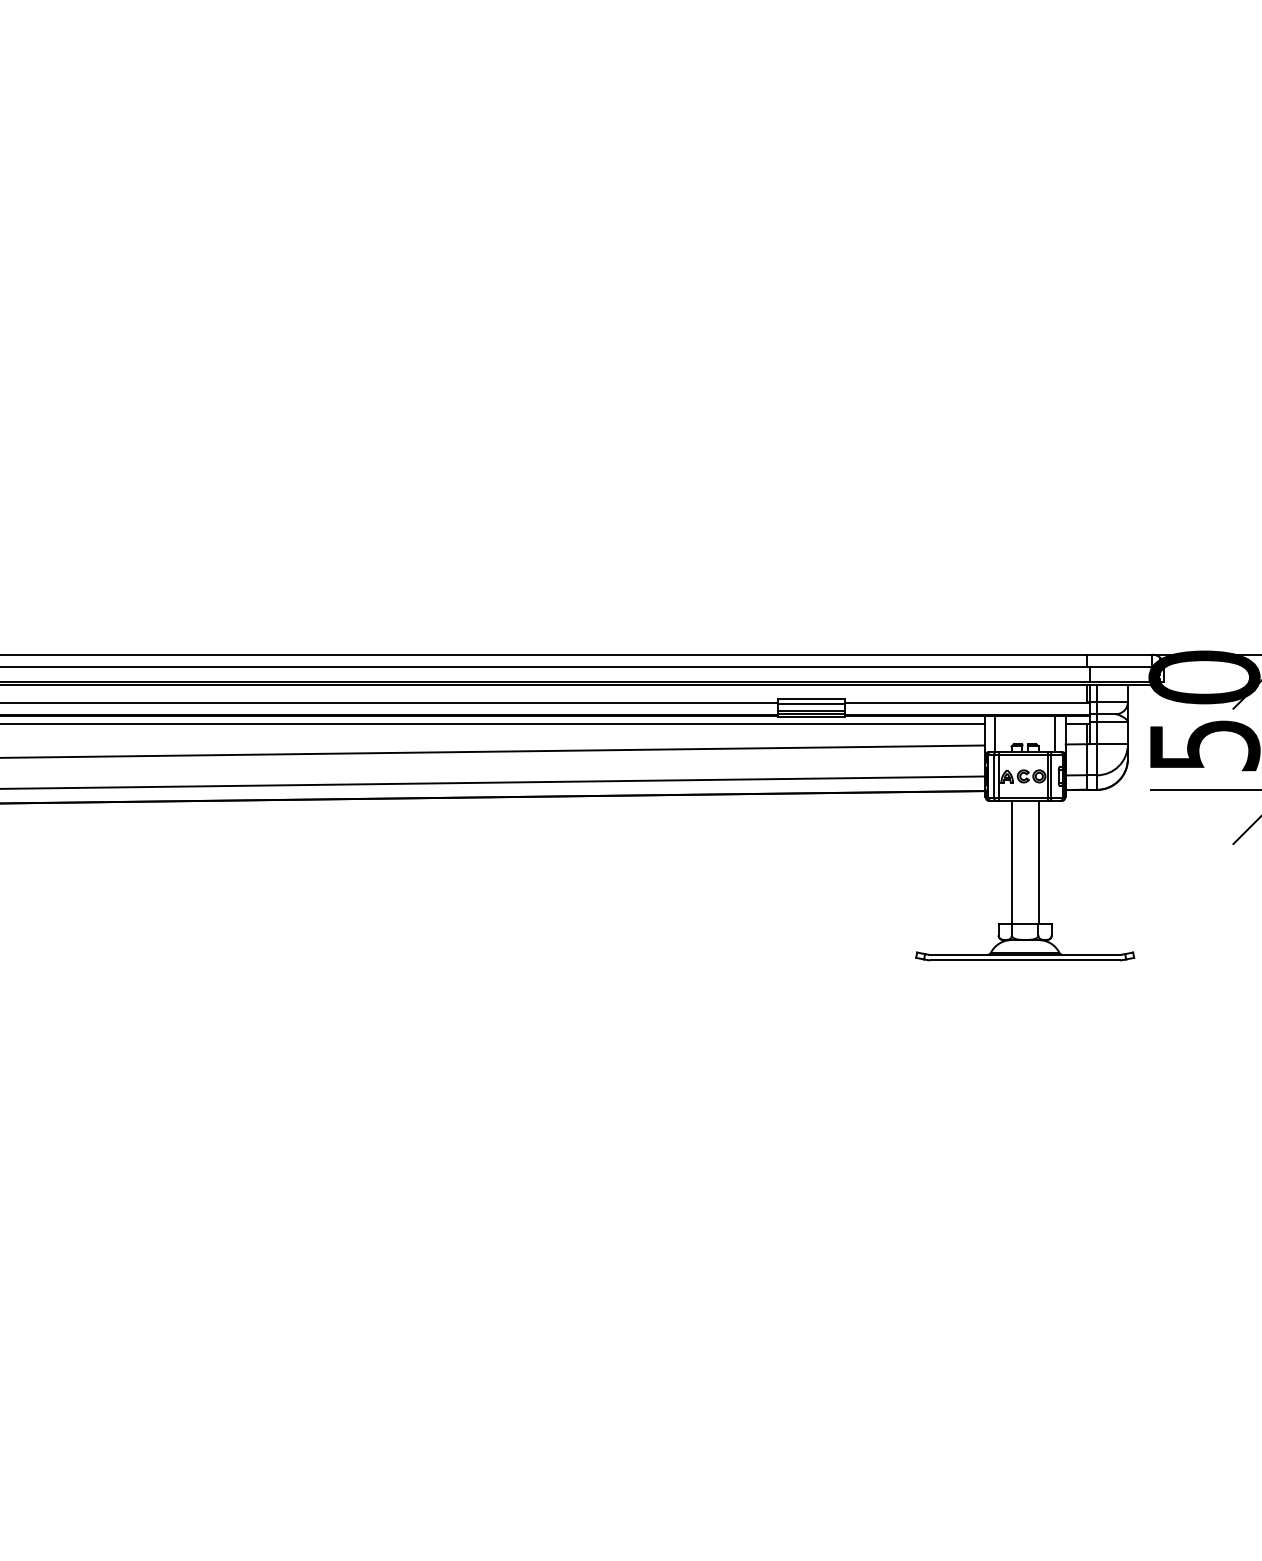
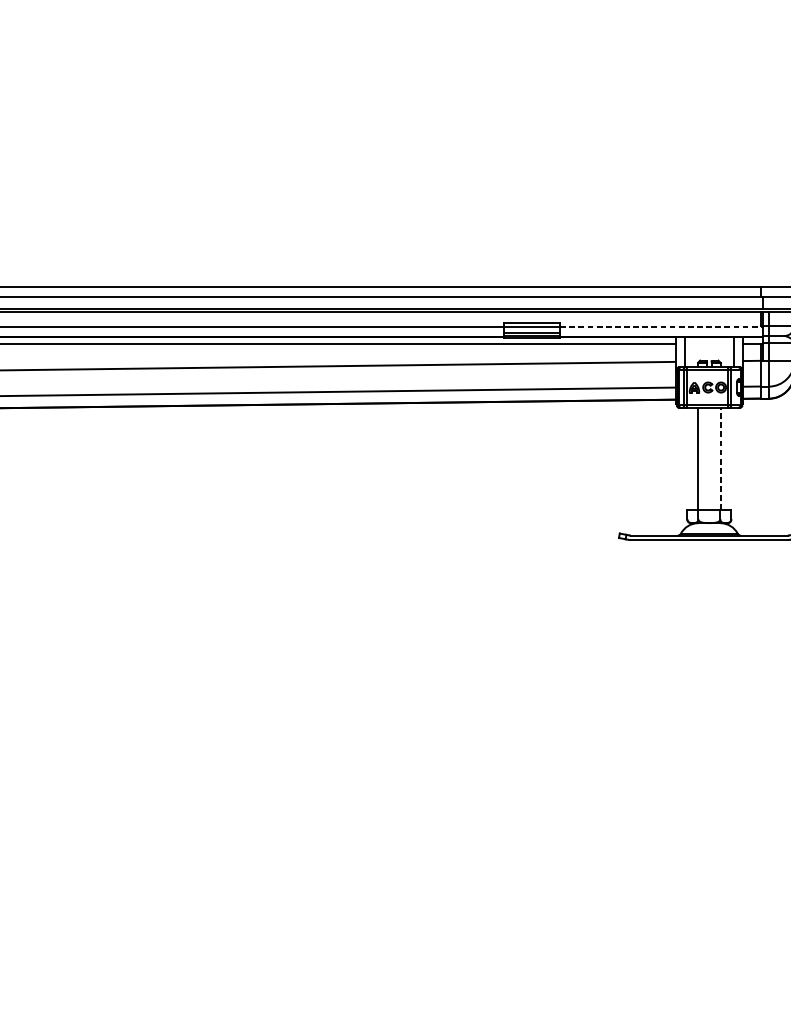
line: (968, 702) -> (662, 326), solid -> dashed
line: (1038, 862) -> (720, 458), solid -> dashed

